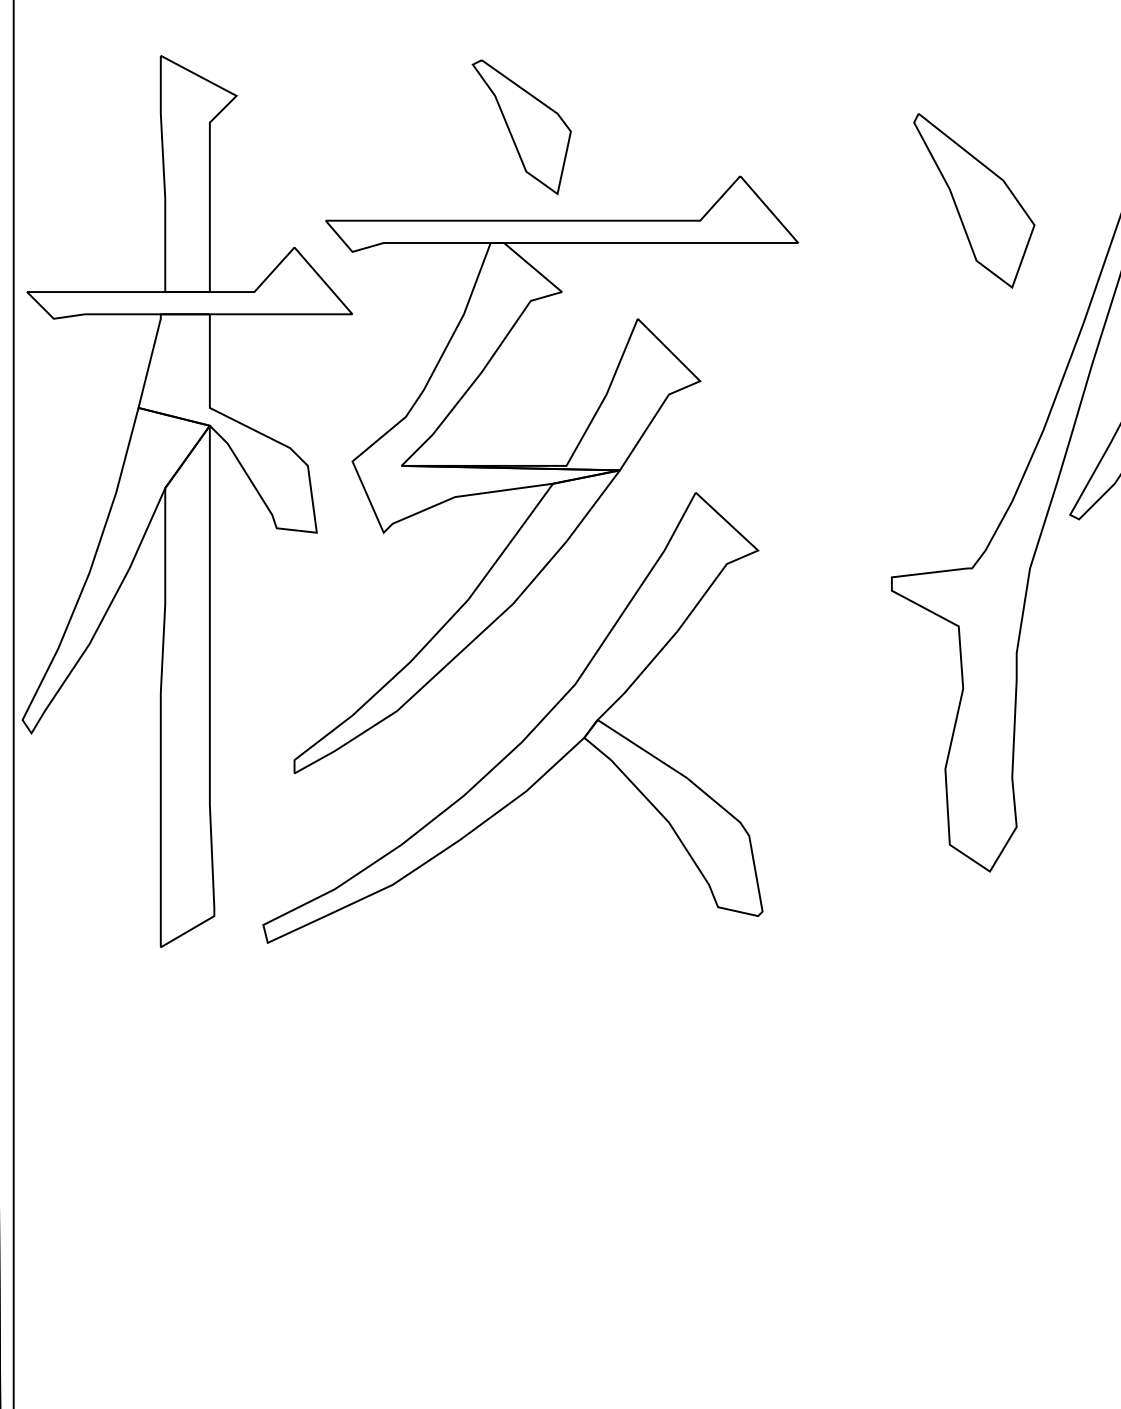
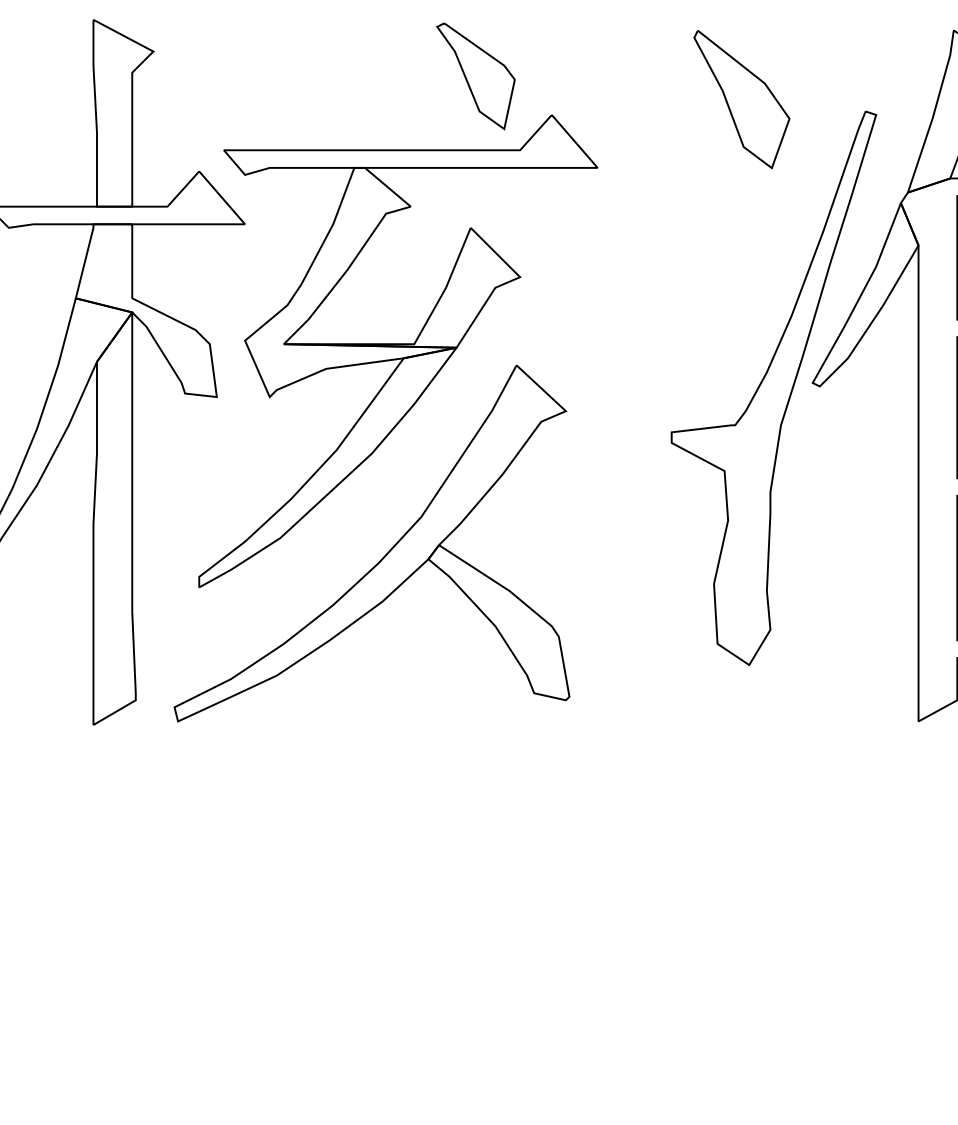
part: (521, 127) -> (475, 76), moved
part: (973, 200) -> (741, 99), moved

